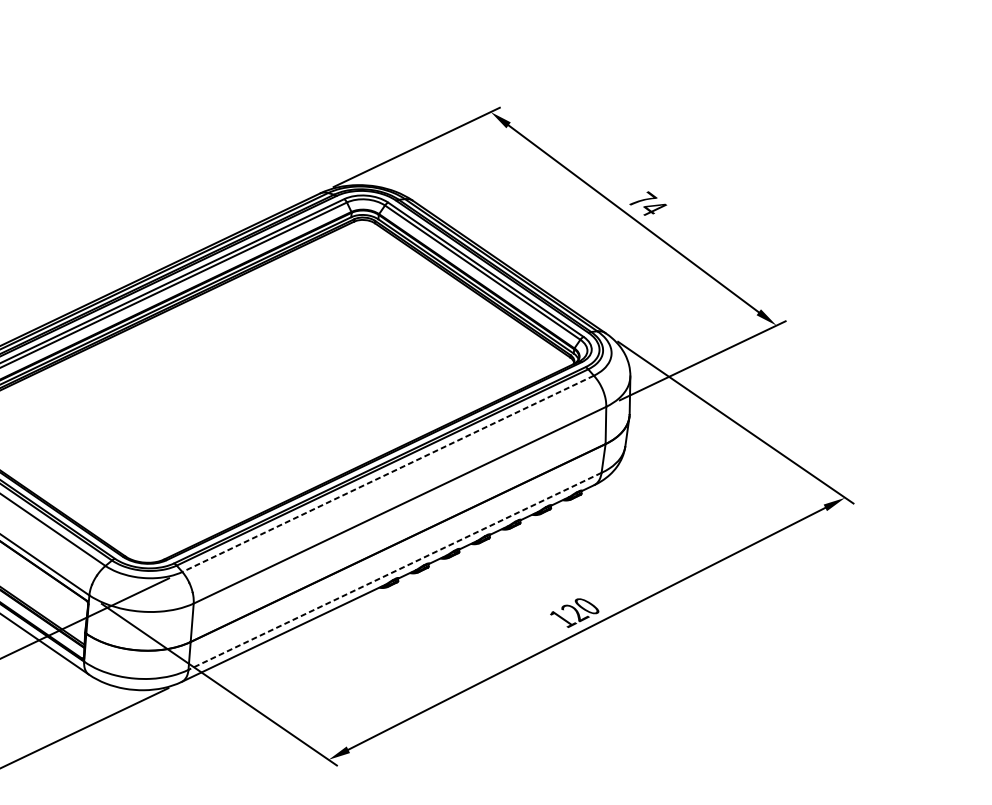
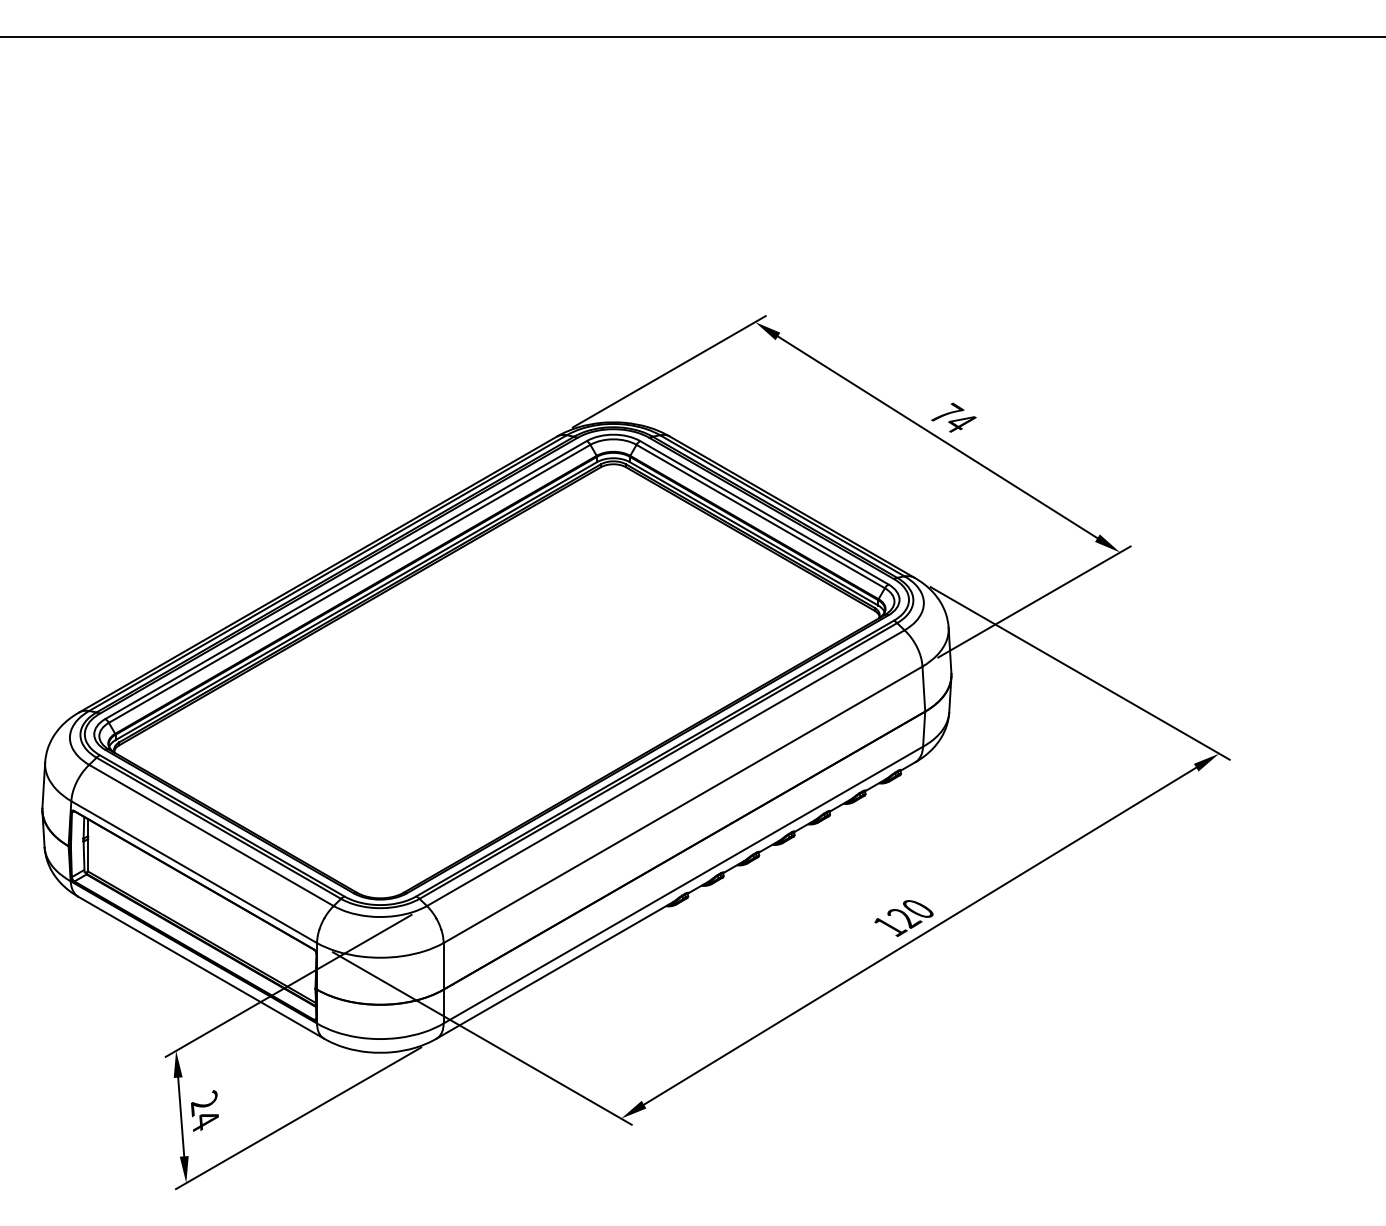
line: (387, 474) -> (665, 768), dashed -> solid
line: (395, 571) -> (683, 885), dashed -> solid

